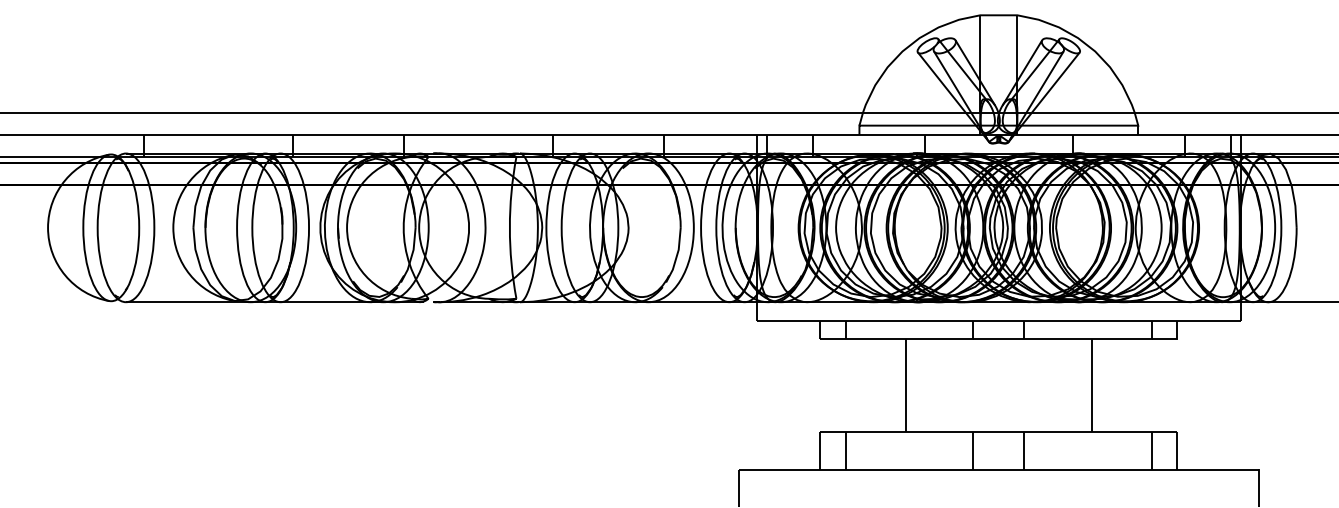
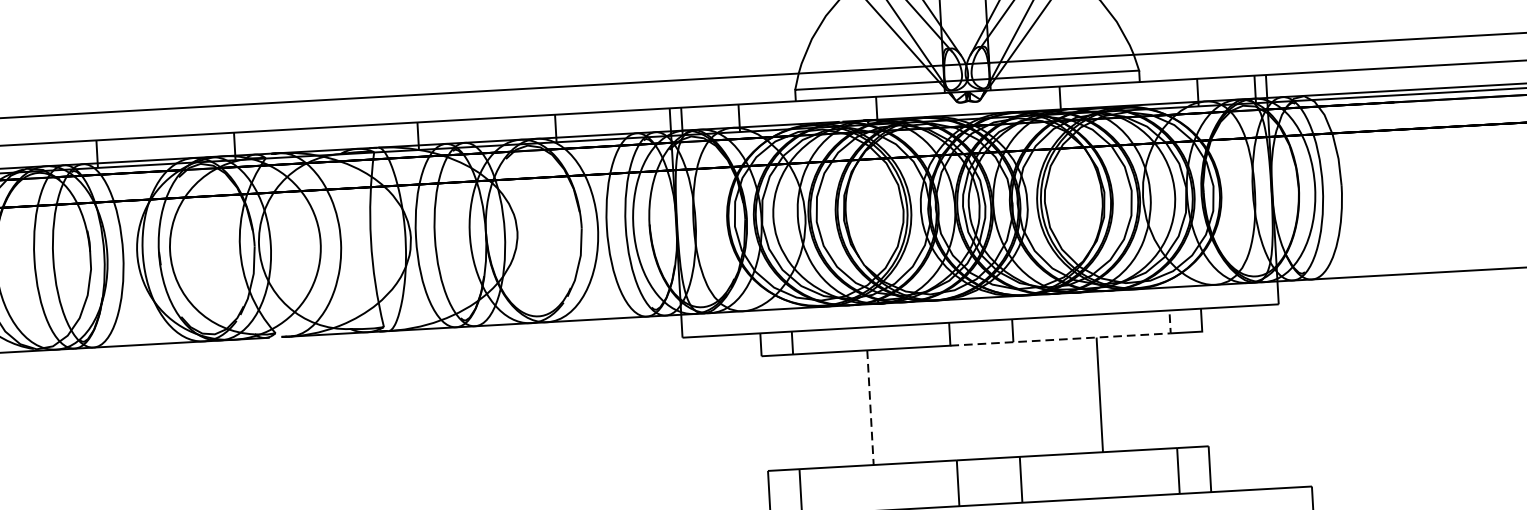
line: (1073, 339) -> (1074, 338), solid -> dashed
line: (905, 386) -> (870, 408), solid -> dashed

